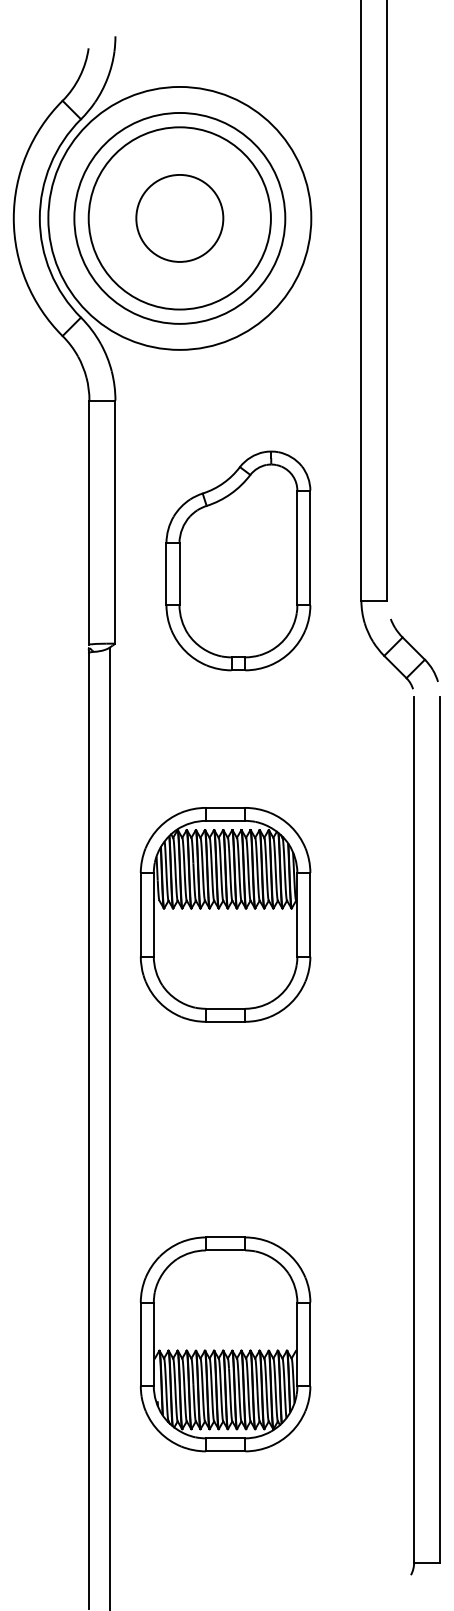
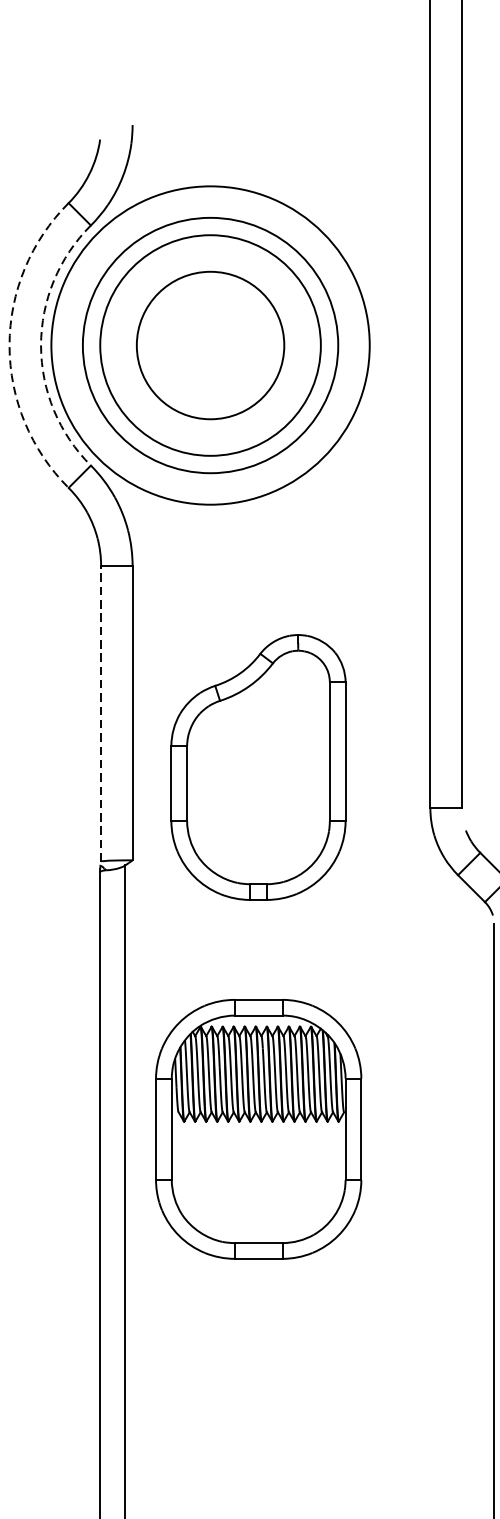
circle: (179, 217) -> (210, 344), size x1.4
arc: (13, 218) -> (9, 345), solid -> dashed
arc: (39, 218) -> (40, 345), solid -> dashed
line: (89, 522) -> (101, 713), solid -> dashed
part: (238, 560) -> (258, 766), moved
part: (225, 914) -> (258, 1128), moved

